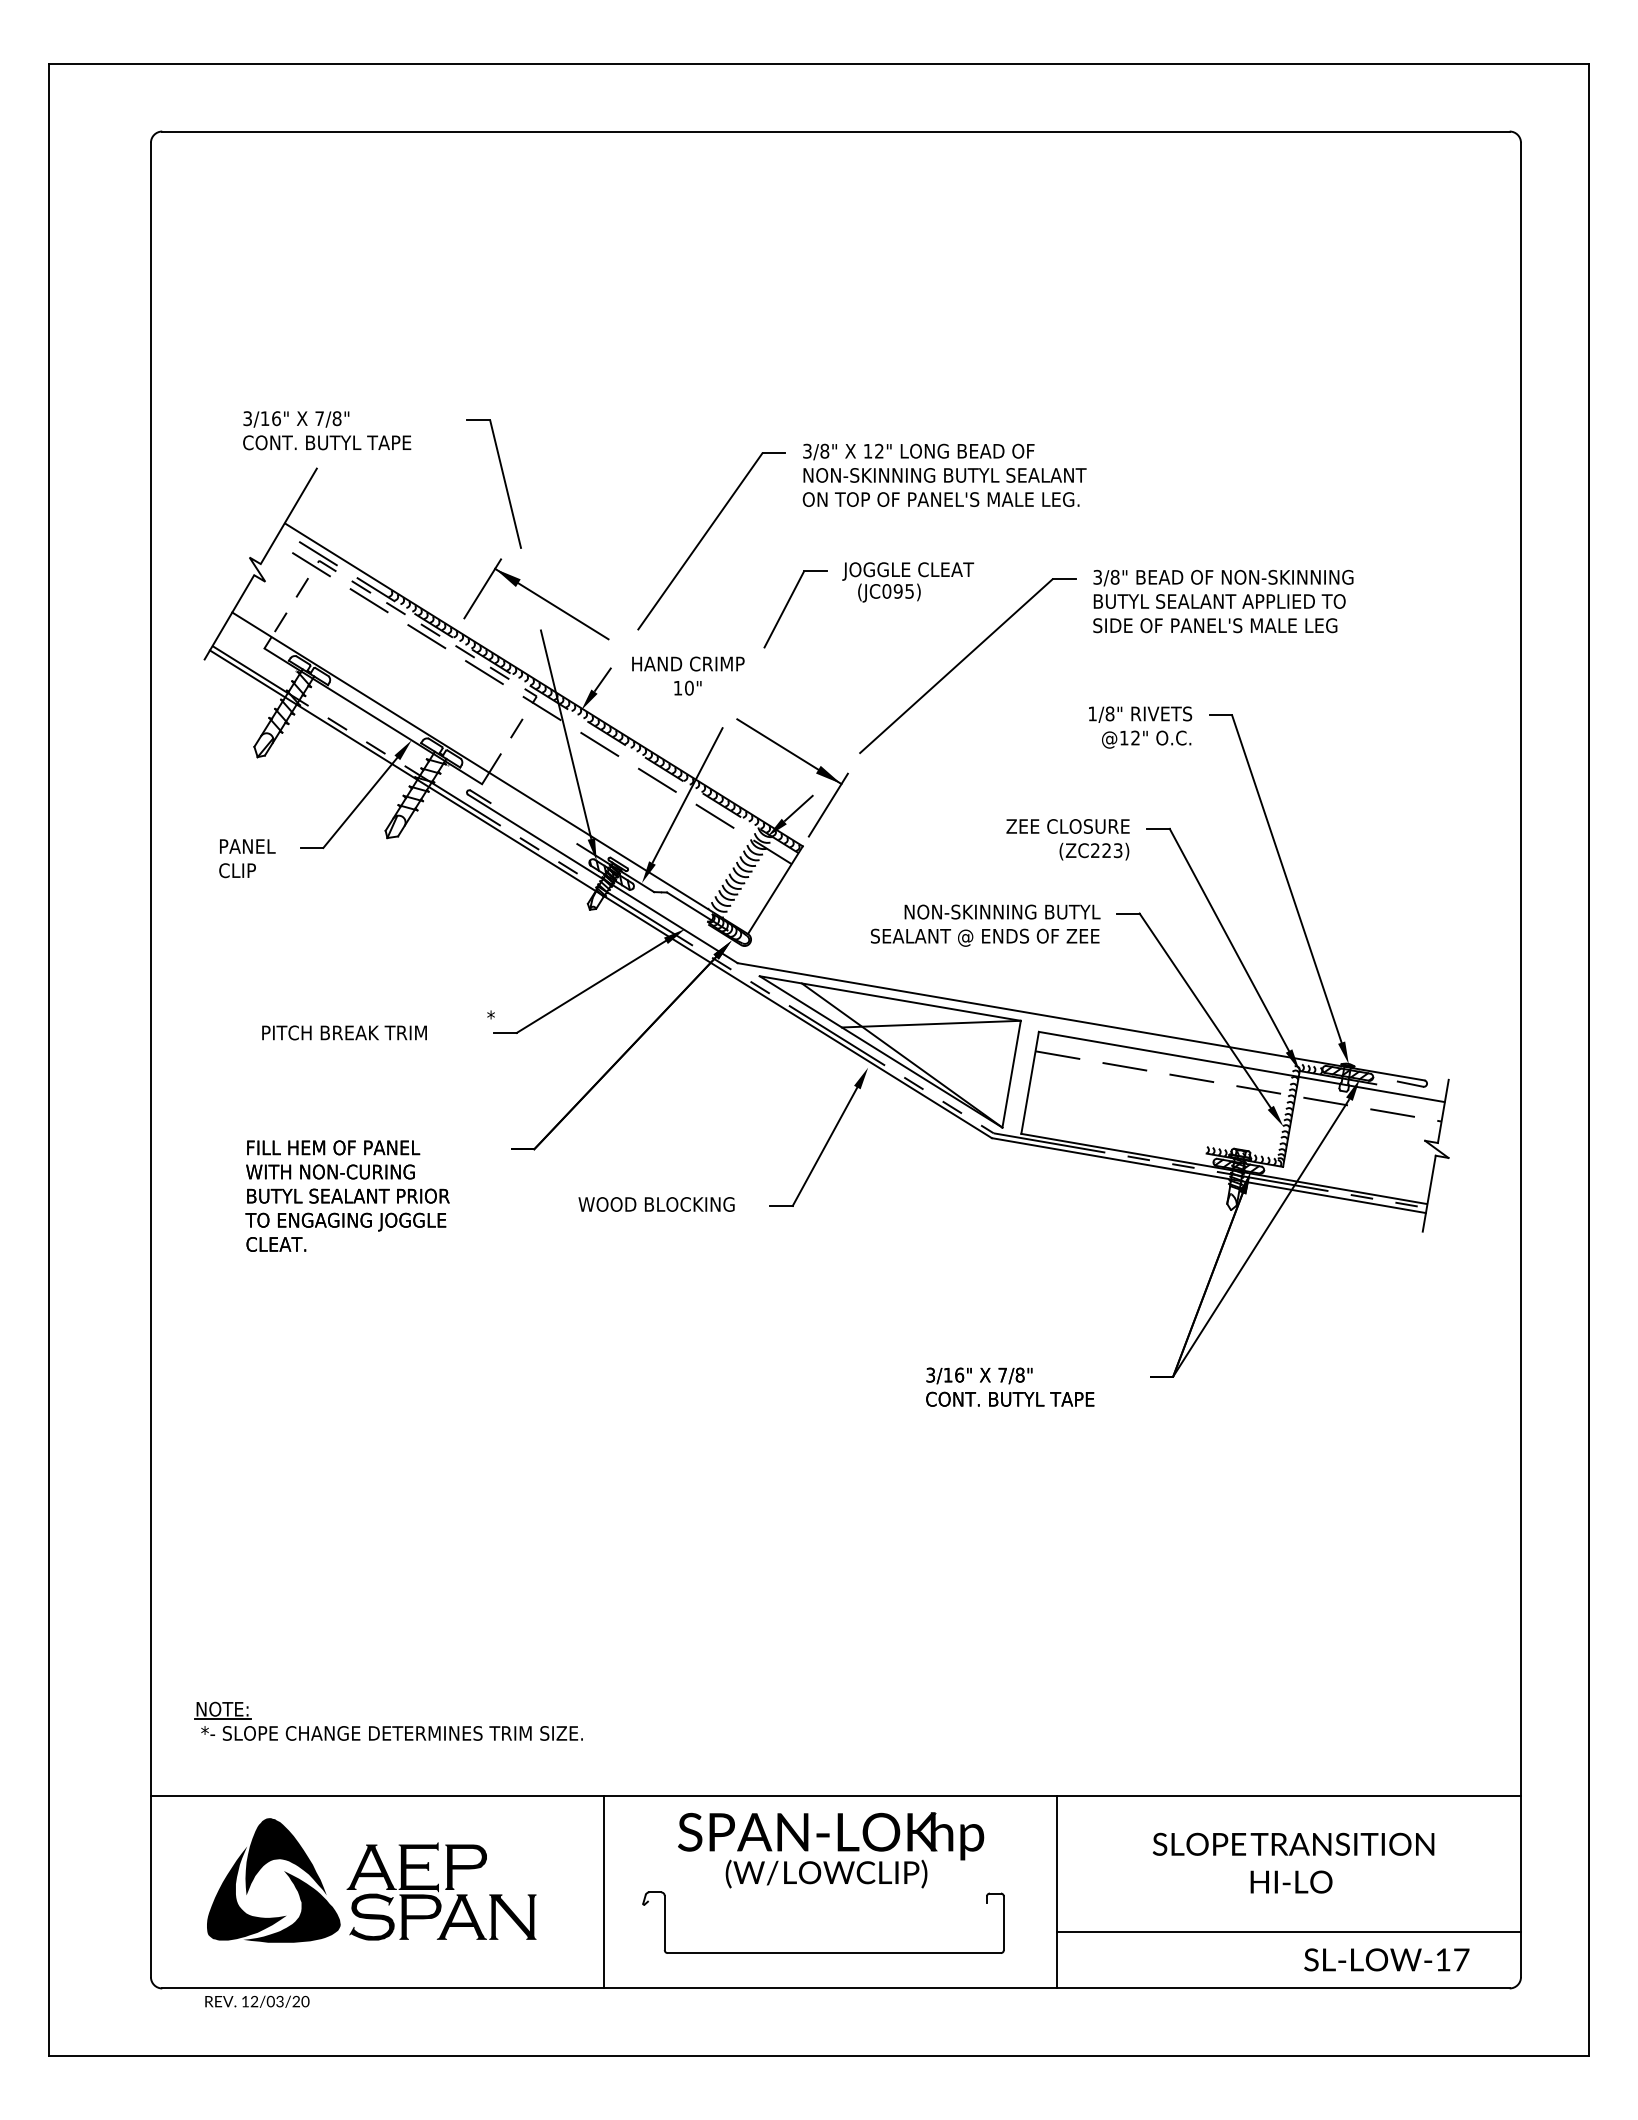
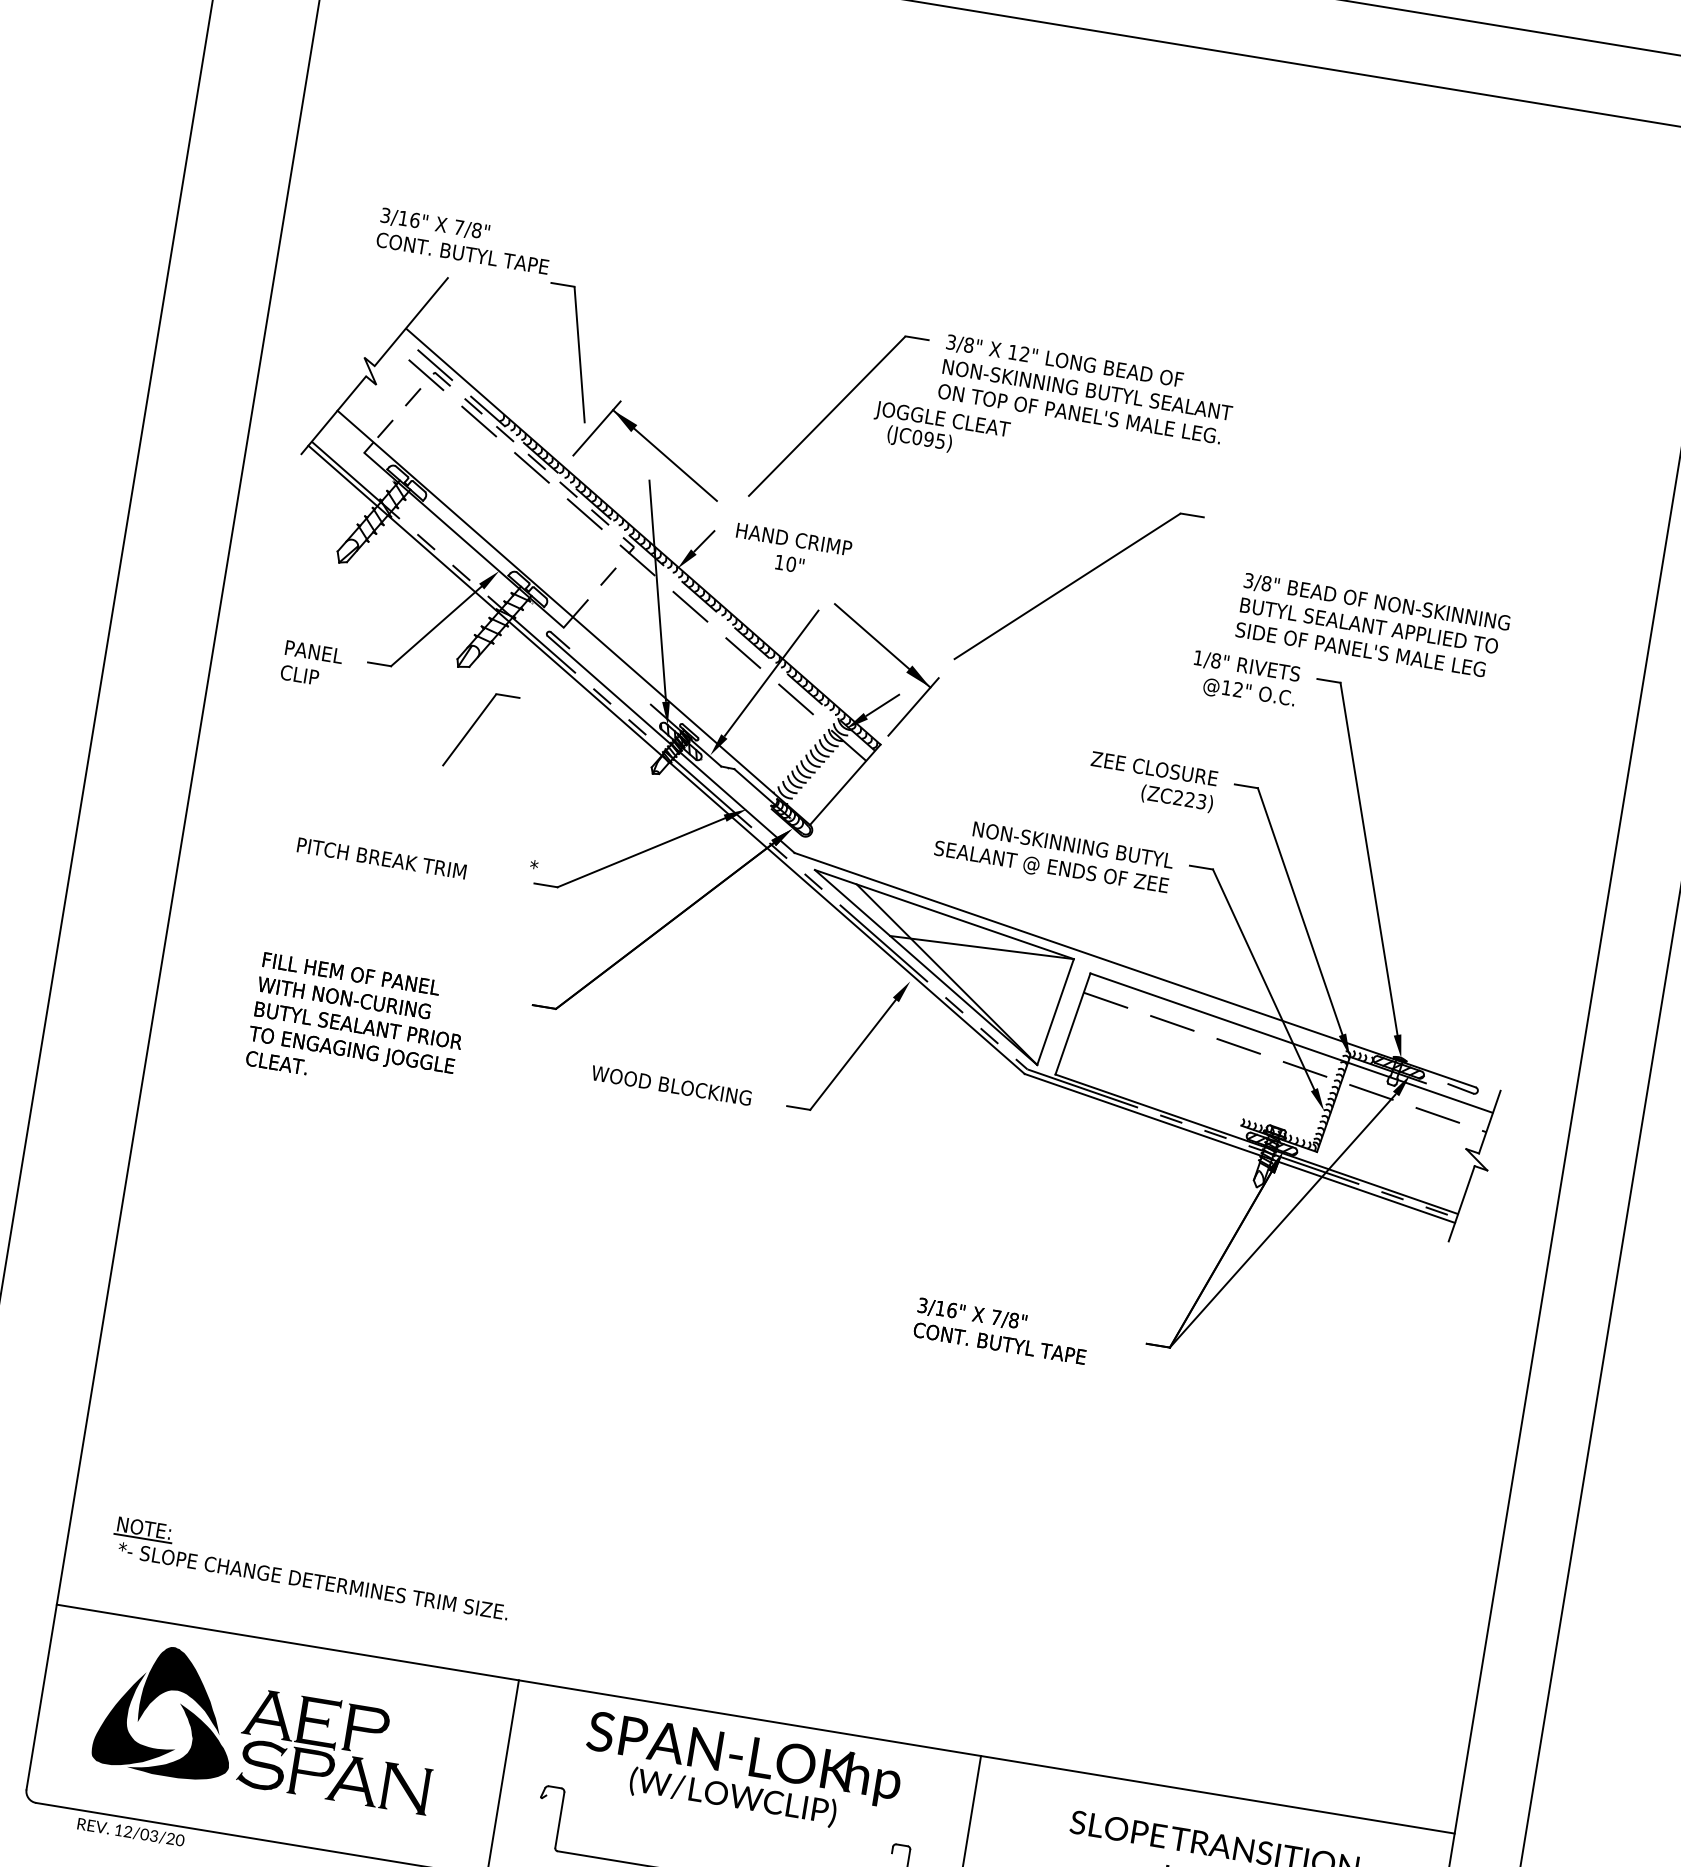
part: (503, 480) -> (578, 350), moved
text: (908, 582) -> (940, 432), moved
text: (1223, 601) -> (1373, 626), moved
part: (787, 605) -> (473, 726), moved

